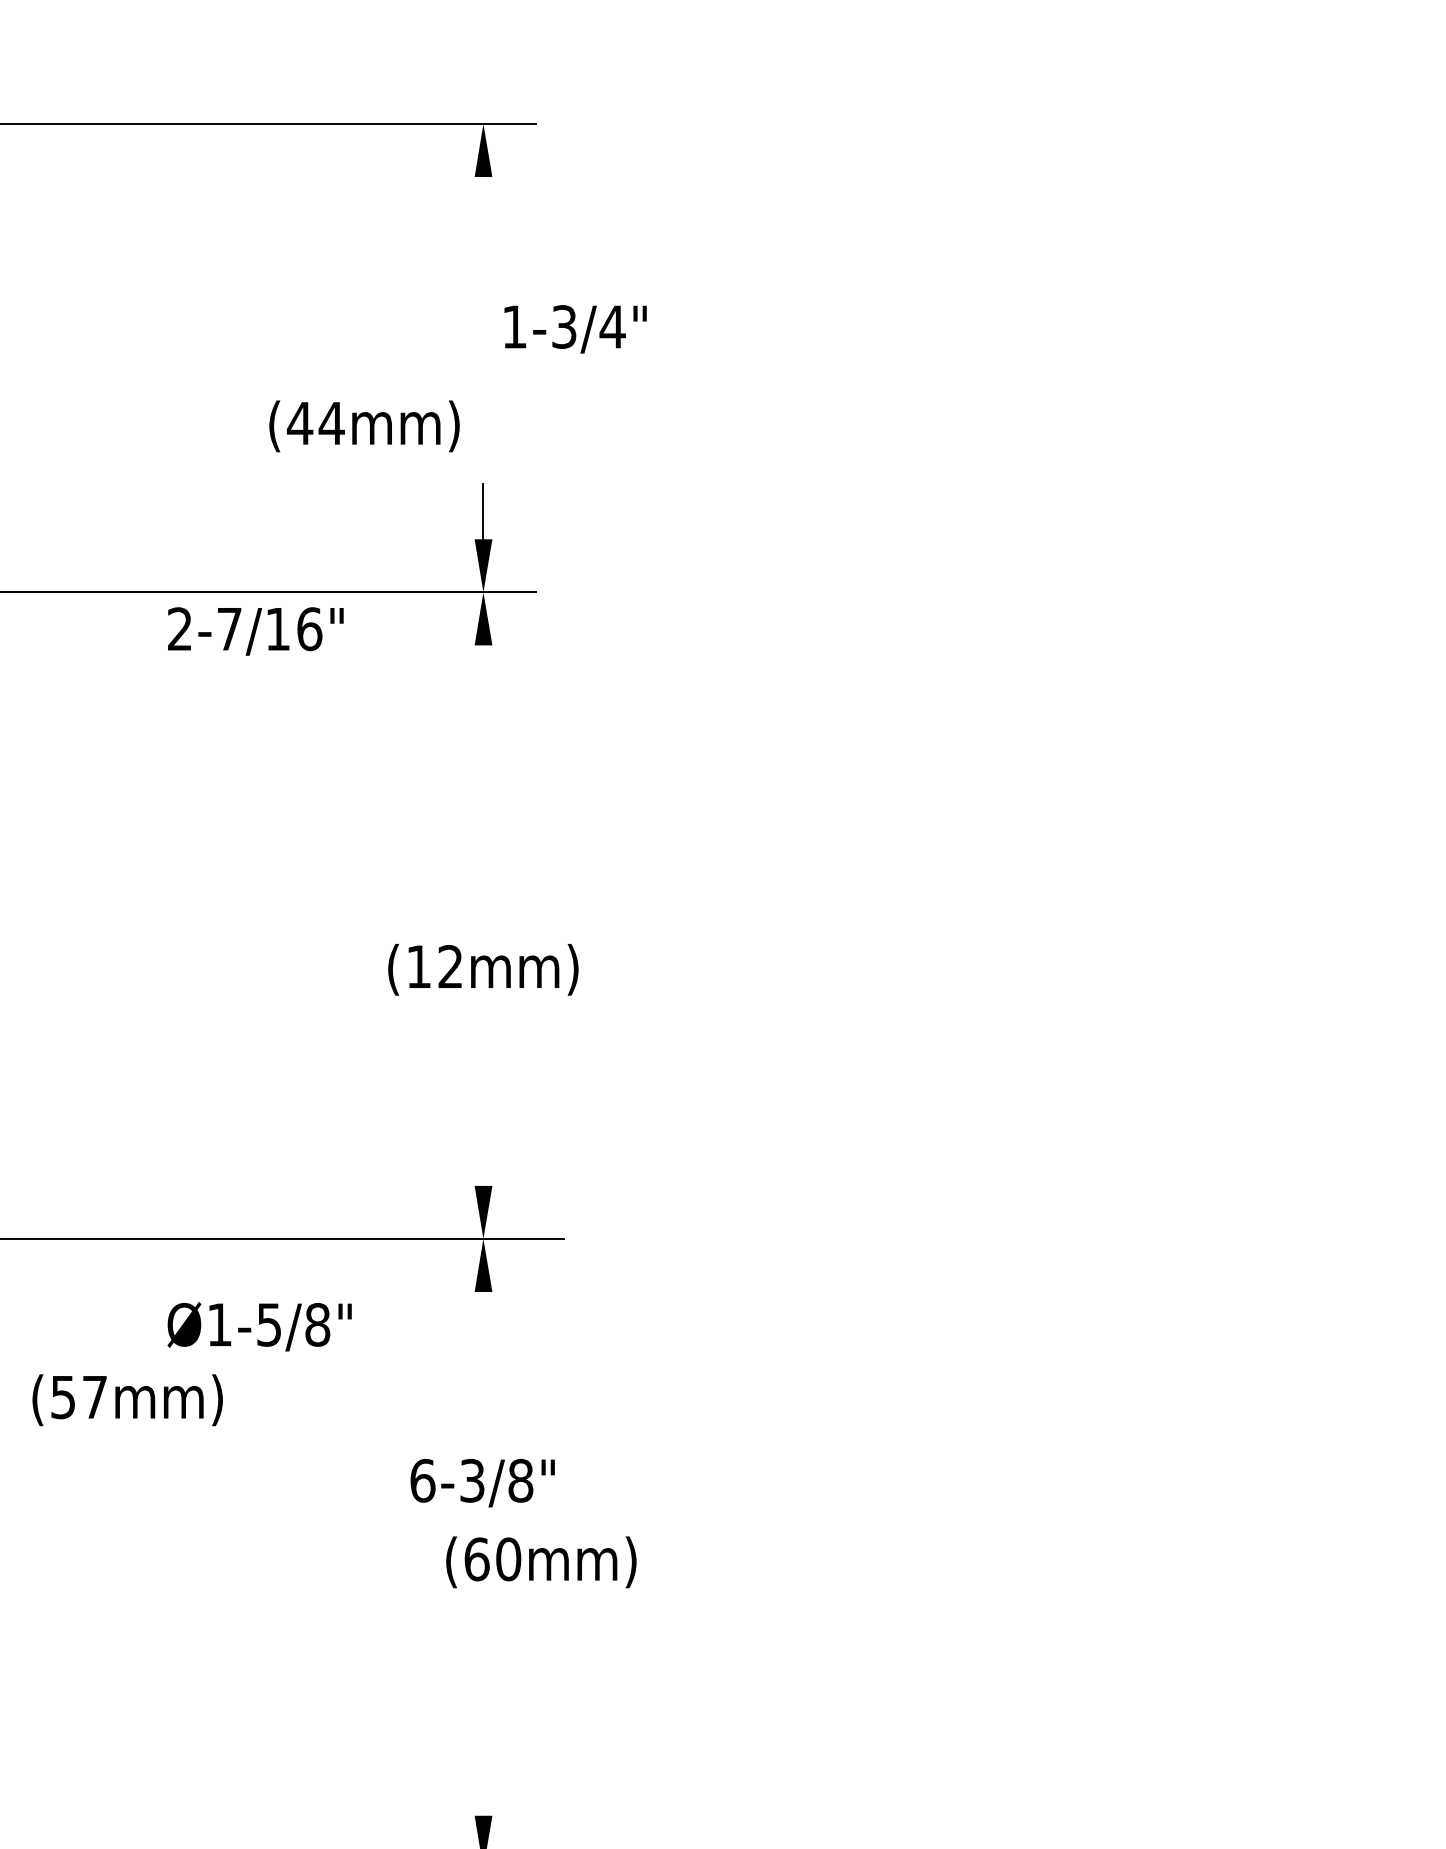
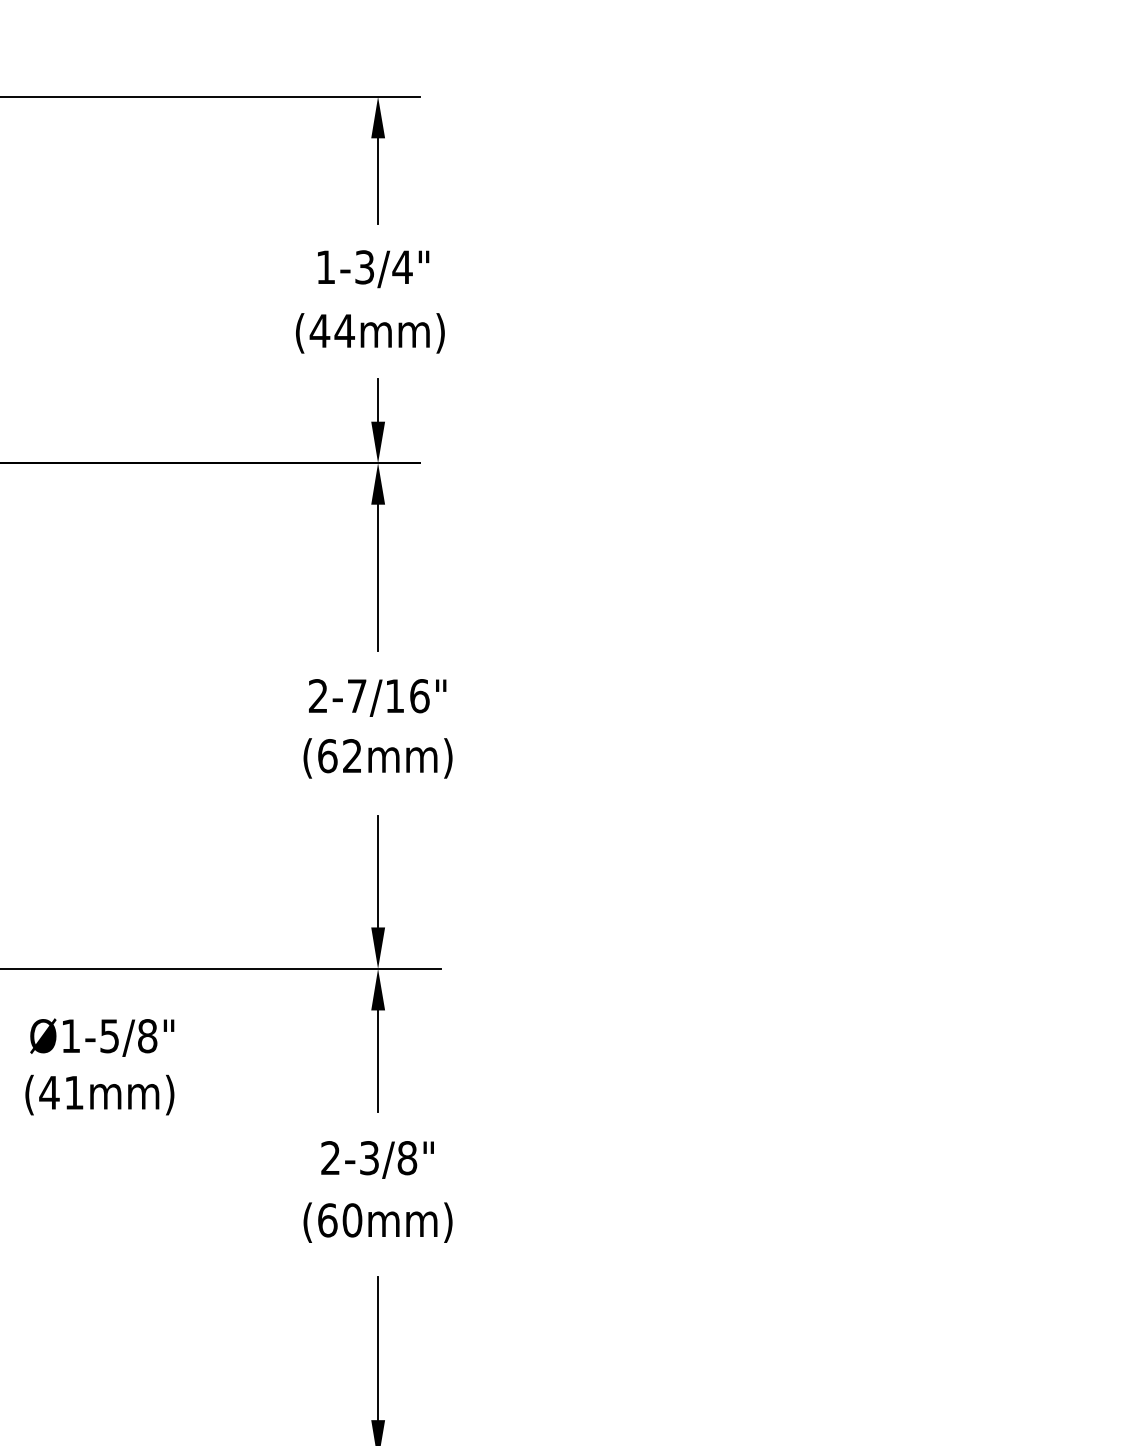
line: (483, 232) -> (378, 181), added
text: (575, 329) -> (373, 269), moved
text: (364, 426) -> (370, 333), moved
text: (255, 631) -> (377, 697), moved
line: (483, 738) -> (378, 577), added
text: (418, 966) -> (327, 755), (12mm) -> (62mm)
line: (483, 1114) -> (378, 871), added
text: (259, 1326) -> (102, 1037), moved
line: (483, 1356) -> (378, 1060), added
text: (78, 1397) -> (61, 1092), (57mm) -> (41mm)
text: (422, 1480) -> (330, 1157), 6-3/8" -> 2-3/8"
text: (541, 1562) -> (378, 1222), moved
line: (483, 1723) -> (378, 1347), added

